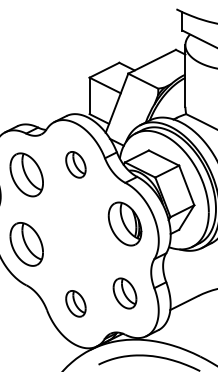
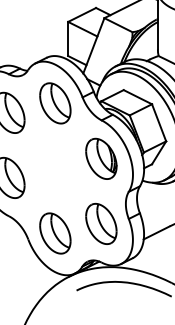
part: (75, 164) -> (54, 103), size x1.67
part: (124, 293) -> (100, 223), size x1.43
part: (75, 303) -> (54, 233), size x1.67

